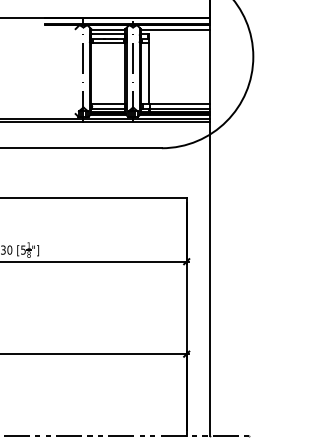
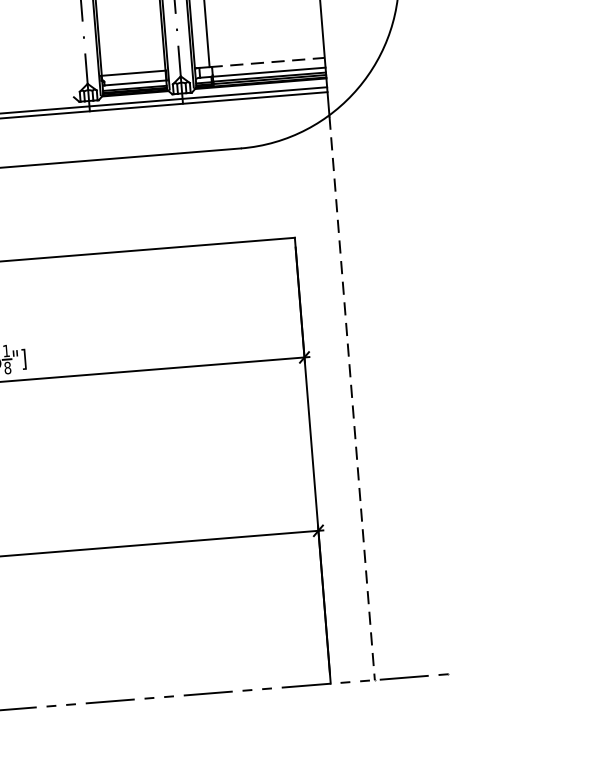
line: (179, 103) -> (267, 61), solid -> dashed
line: (210, 285) -> (352, 398), solid -> dashed

